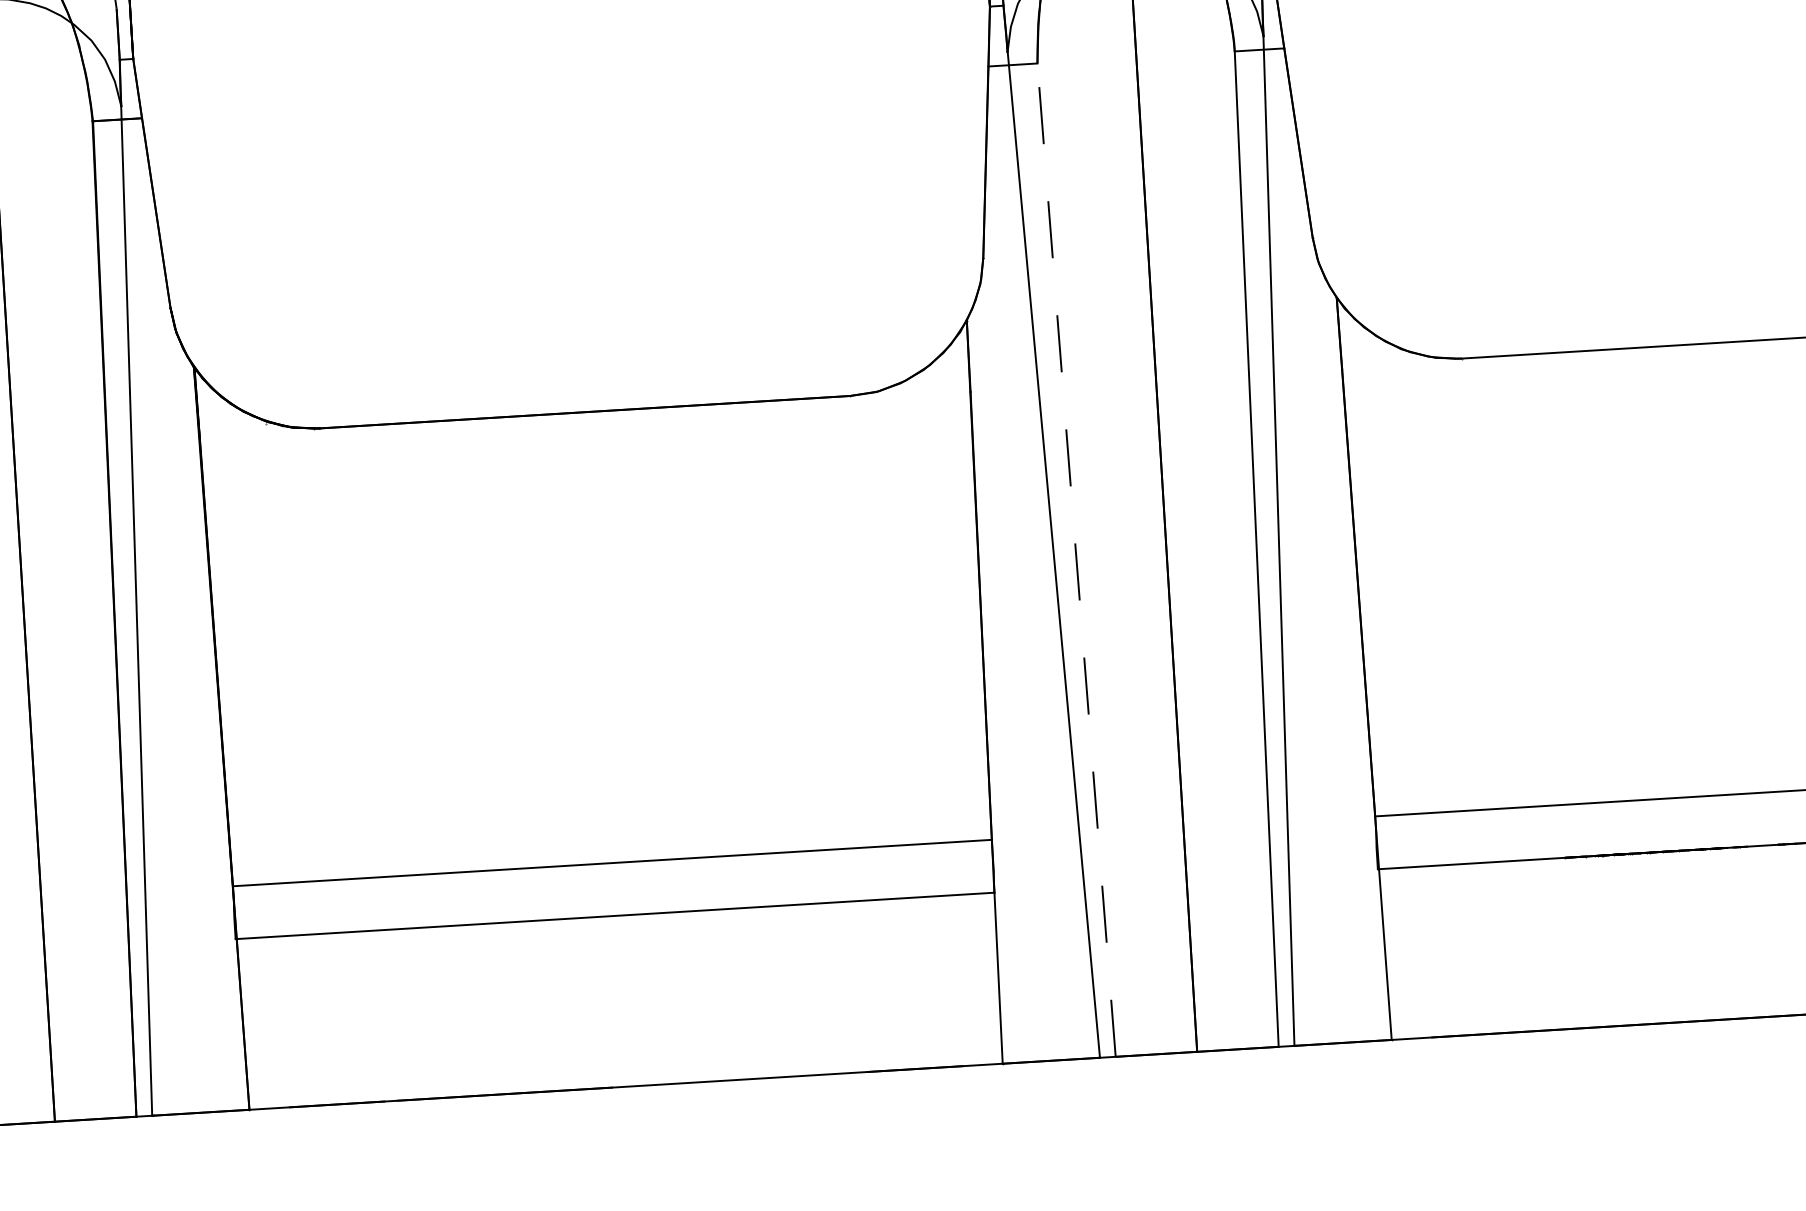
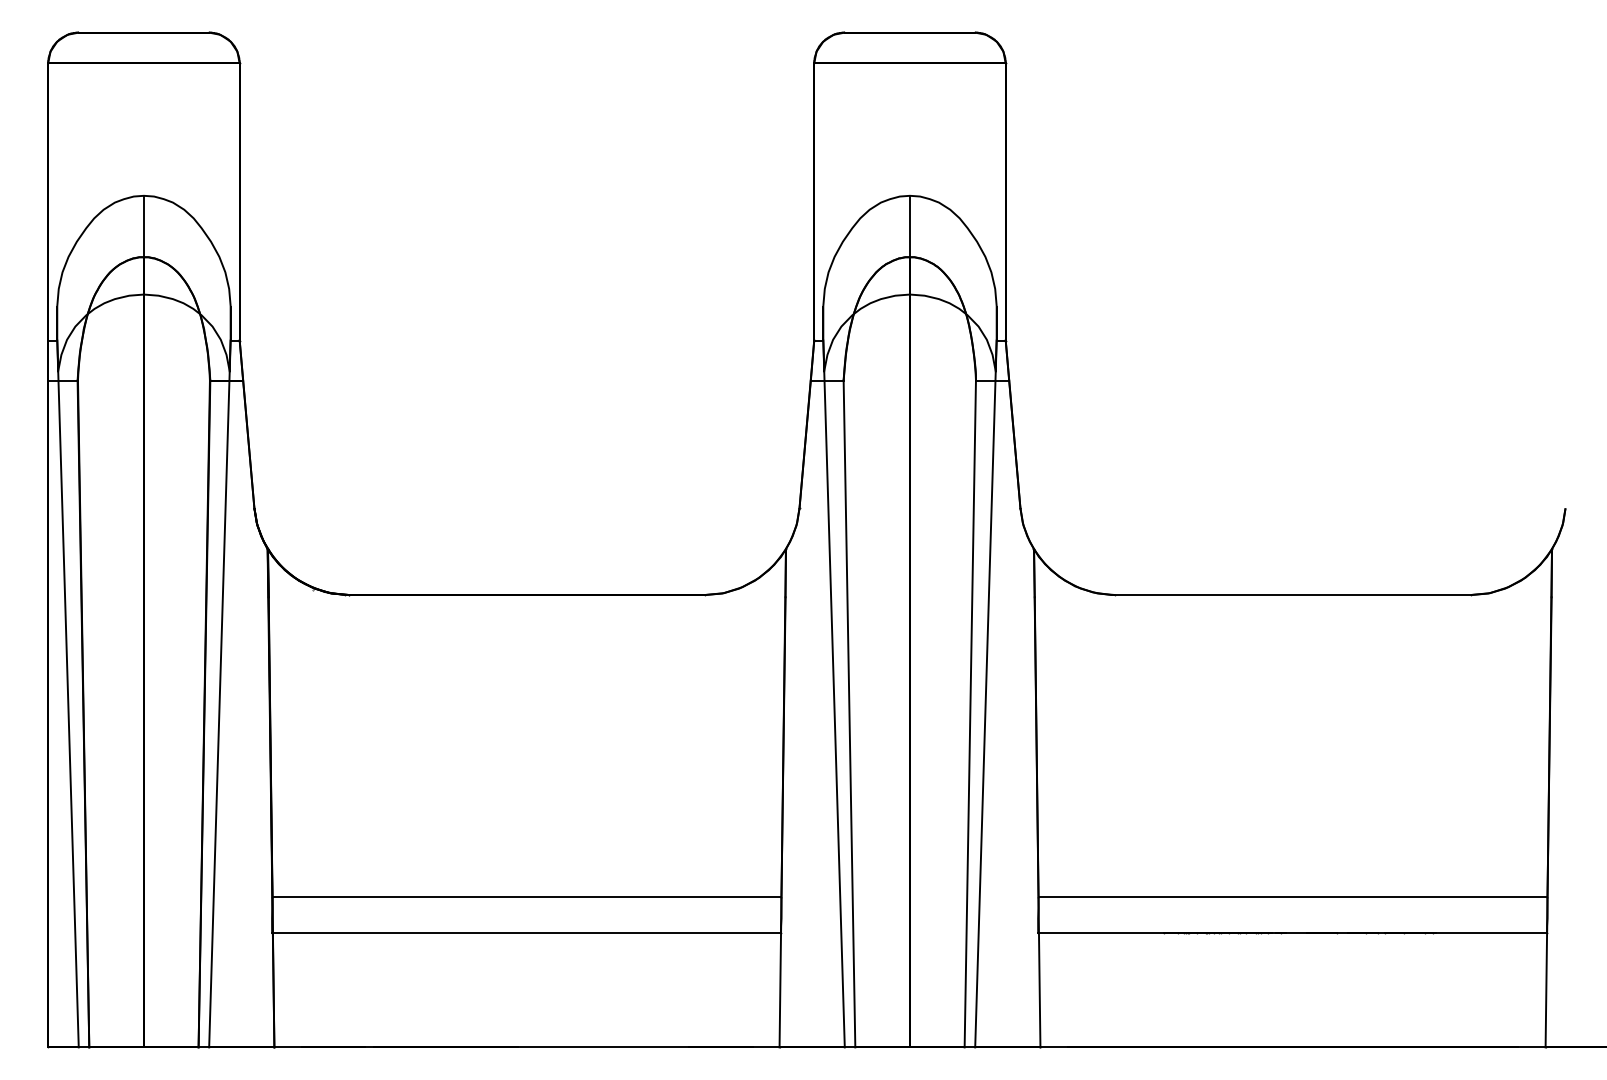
line: (1076, 559) -> (849, 713), dashed -> solid

